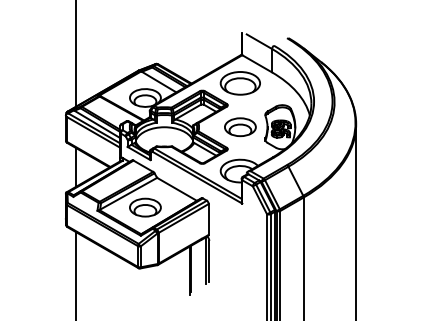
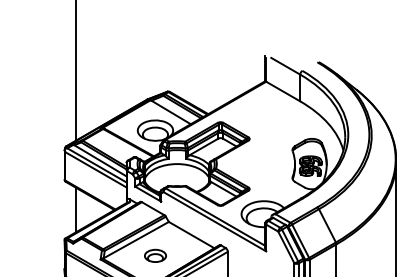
part: (239, 83) -> (263, 114), removed
part: (240, 127) -> (264, 164), removed
part: (145, 207) -> (155, 255), size x0.6

